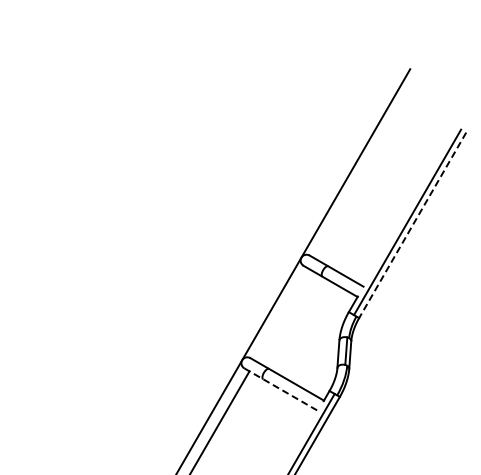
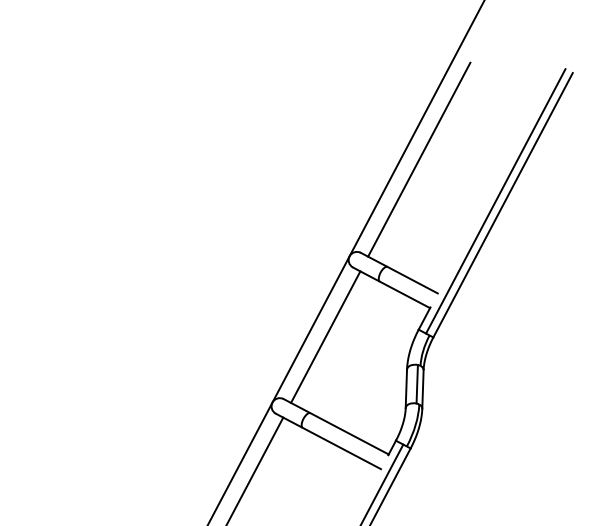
line: (353, 190) -> (418, 159), added
line: (412, 225) -> (502, 205), dashed -> solid
line: (281, 314) -> (324, 336), added
line: (281, 389) -> (328, 441), dashed -> solid

